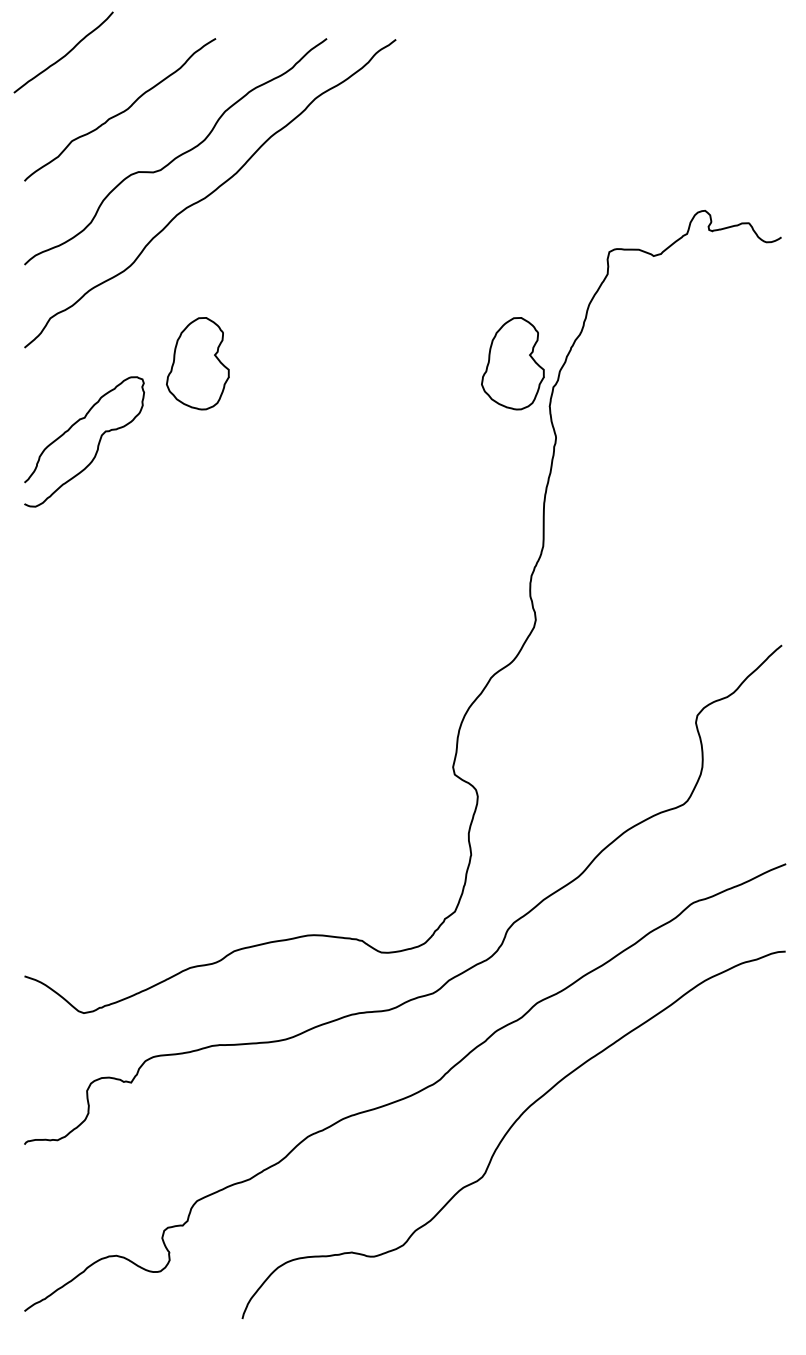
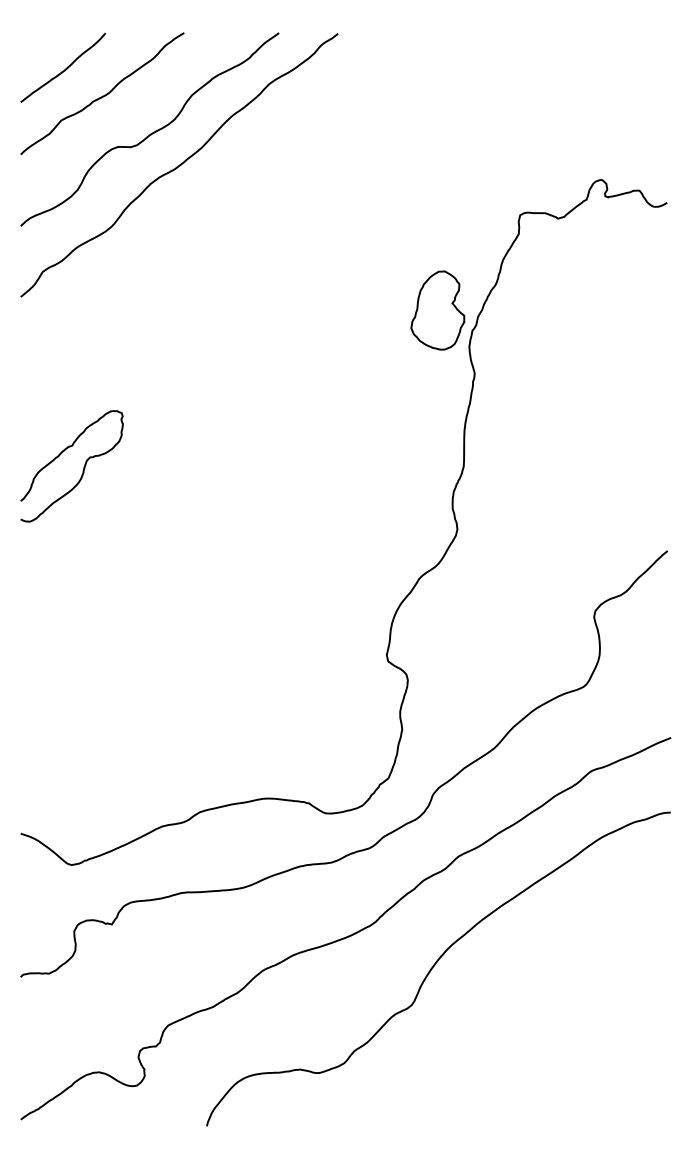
curve: (66, 53) -> (65, 68), moved
part: (197, 363) -> (168, 310), removed
curve: (96, 446) -> (82, 470), moved

